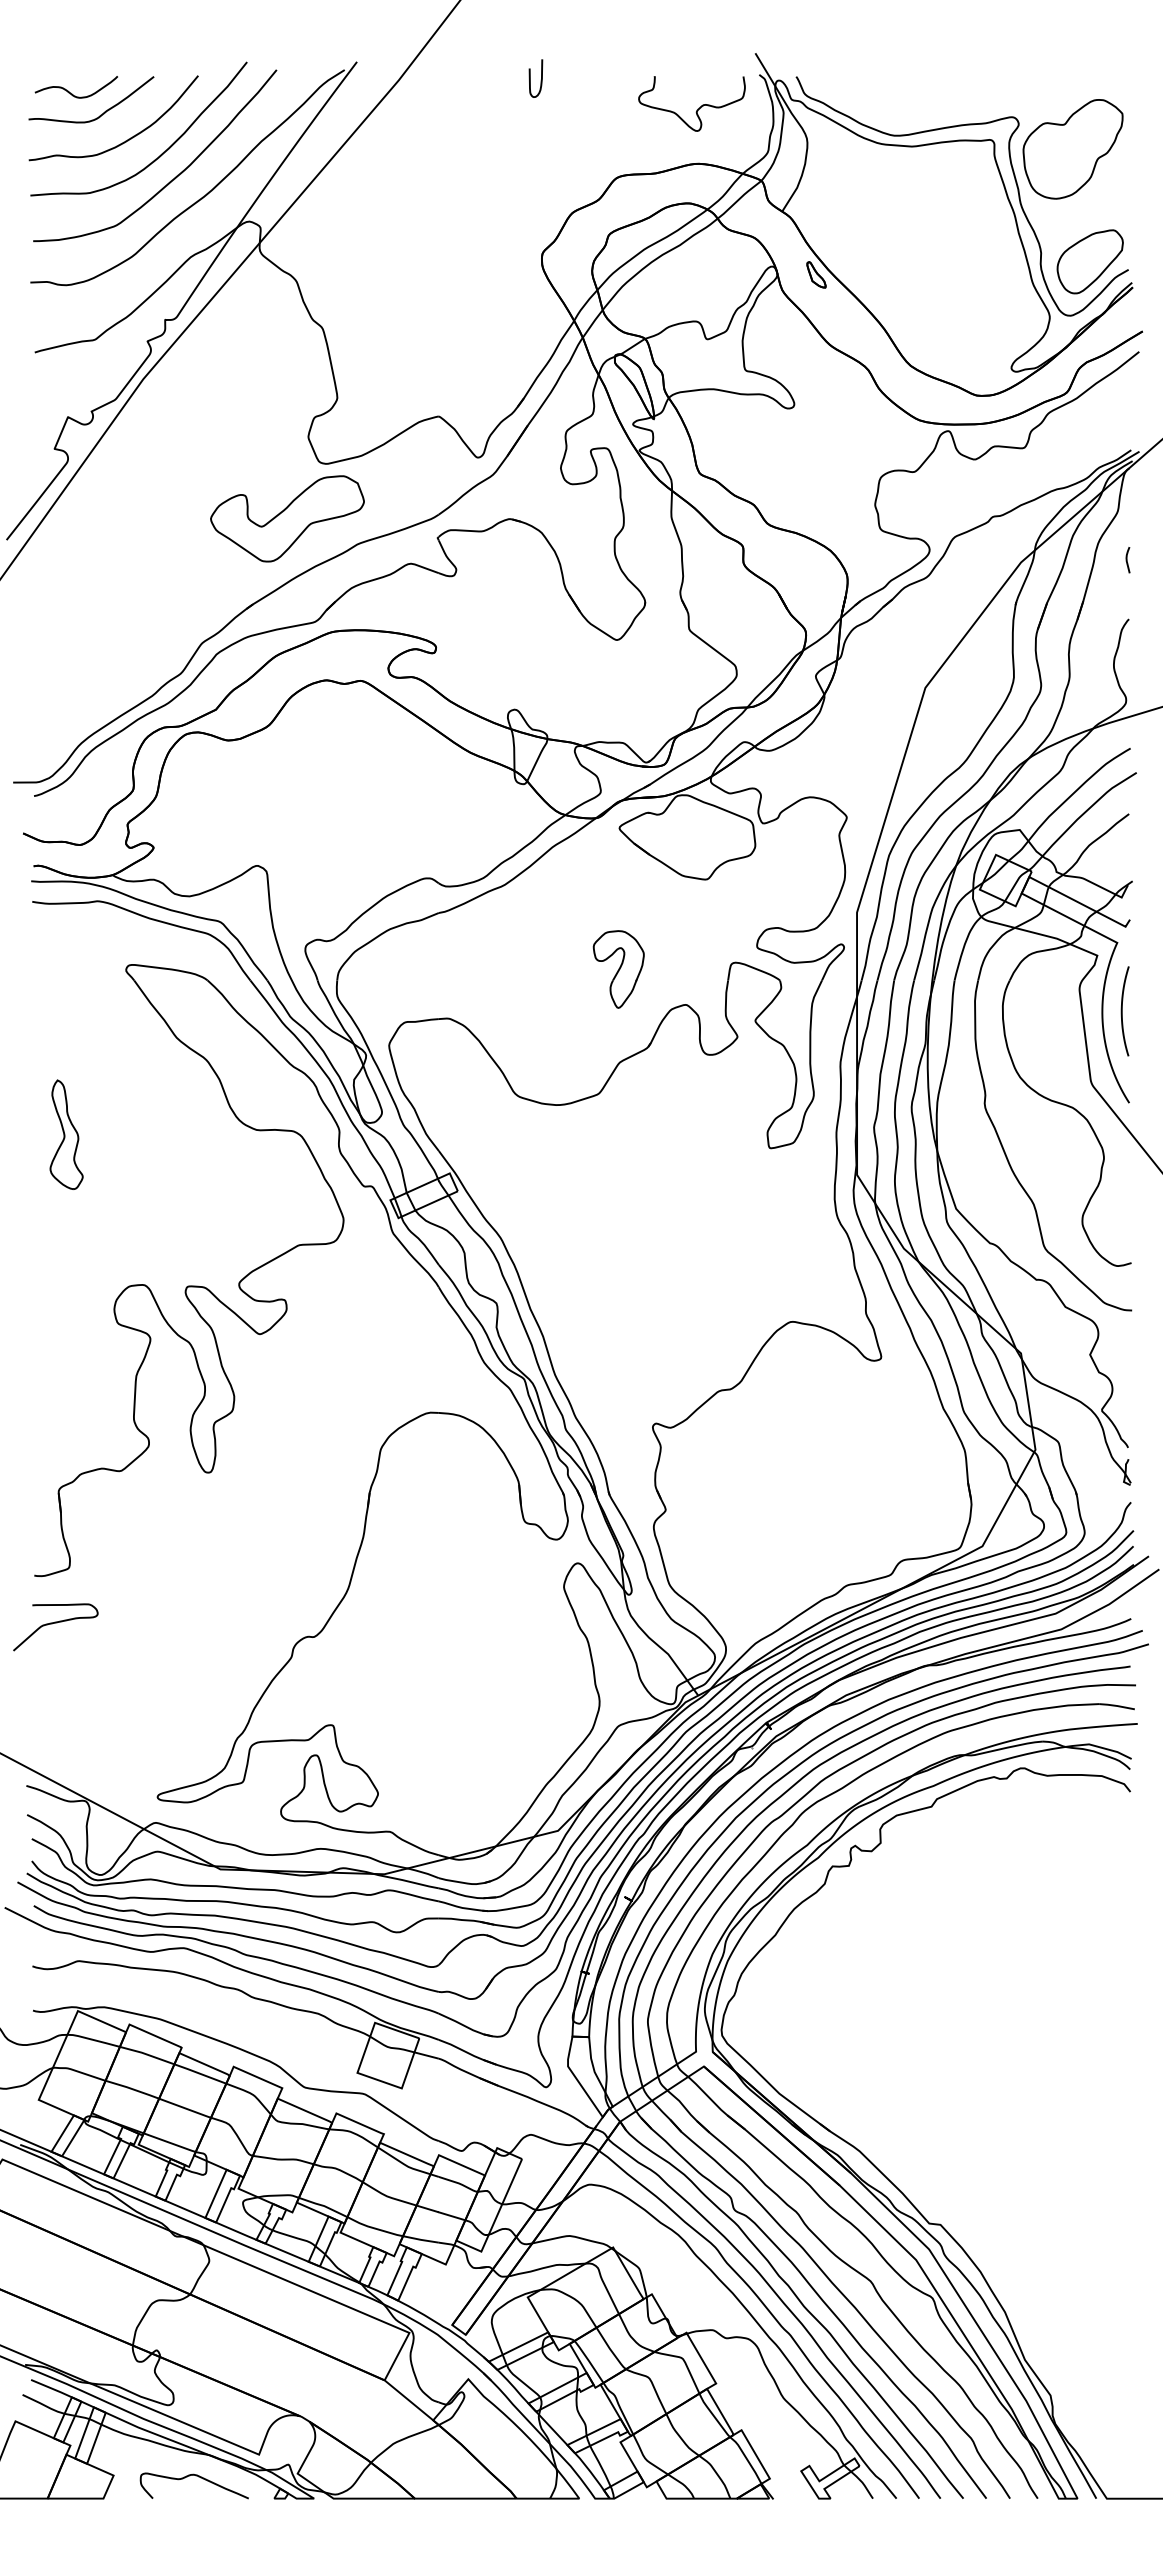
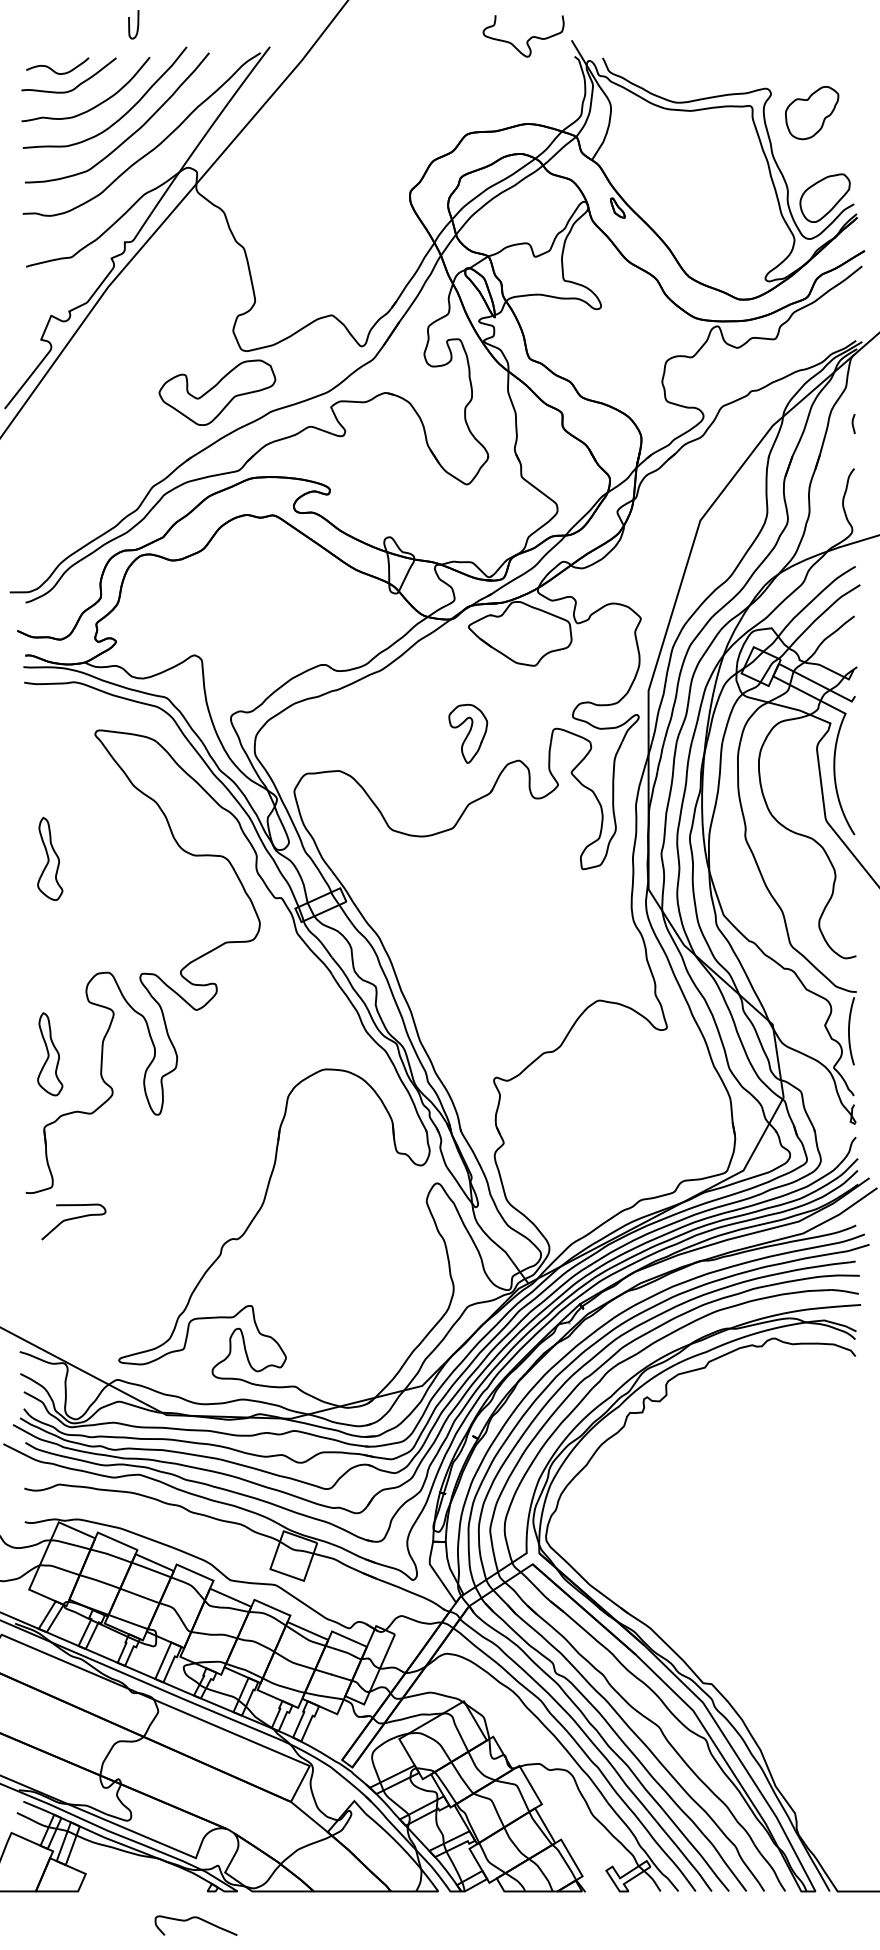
curve: (530, 78) -> (129, 24), moved
curve: (697, 109) -> (527, 40), moved
part: (1072, 149) -> (811, 113), size x0.7
curve: (1122, 1011) -> (849, 1031), moved
part: (66, 1392) -> (50, 1054), added
curve: (55, 1623) -> (73, 1219), moved
curve: (198, 2477) -> (199, 1919), moved

